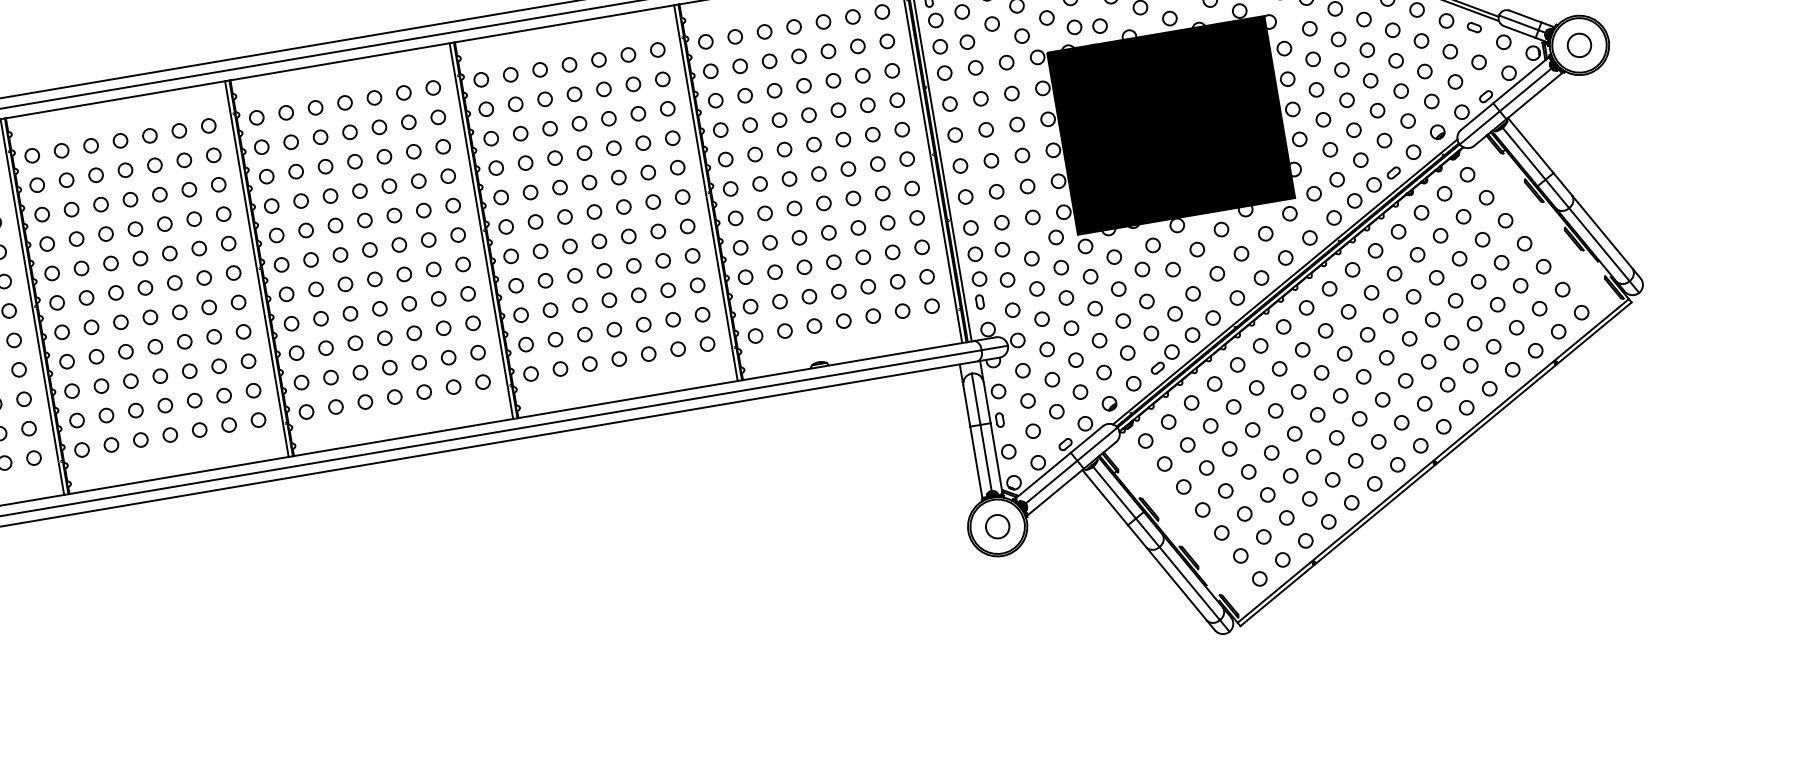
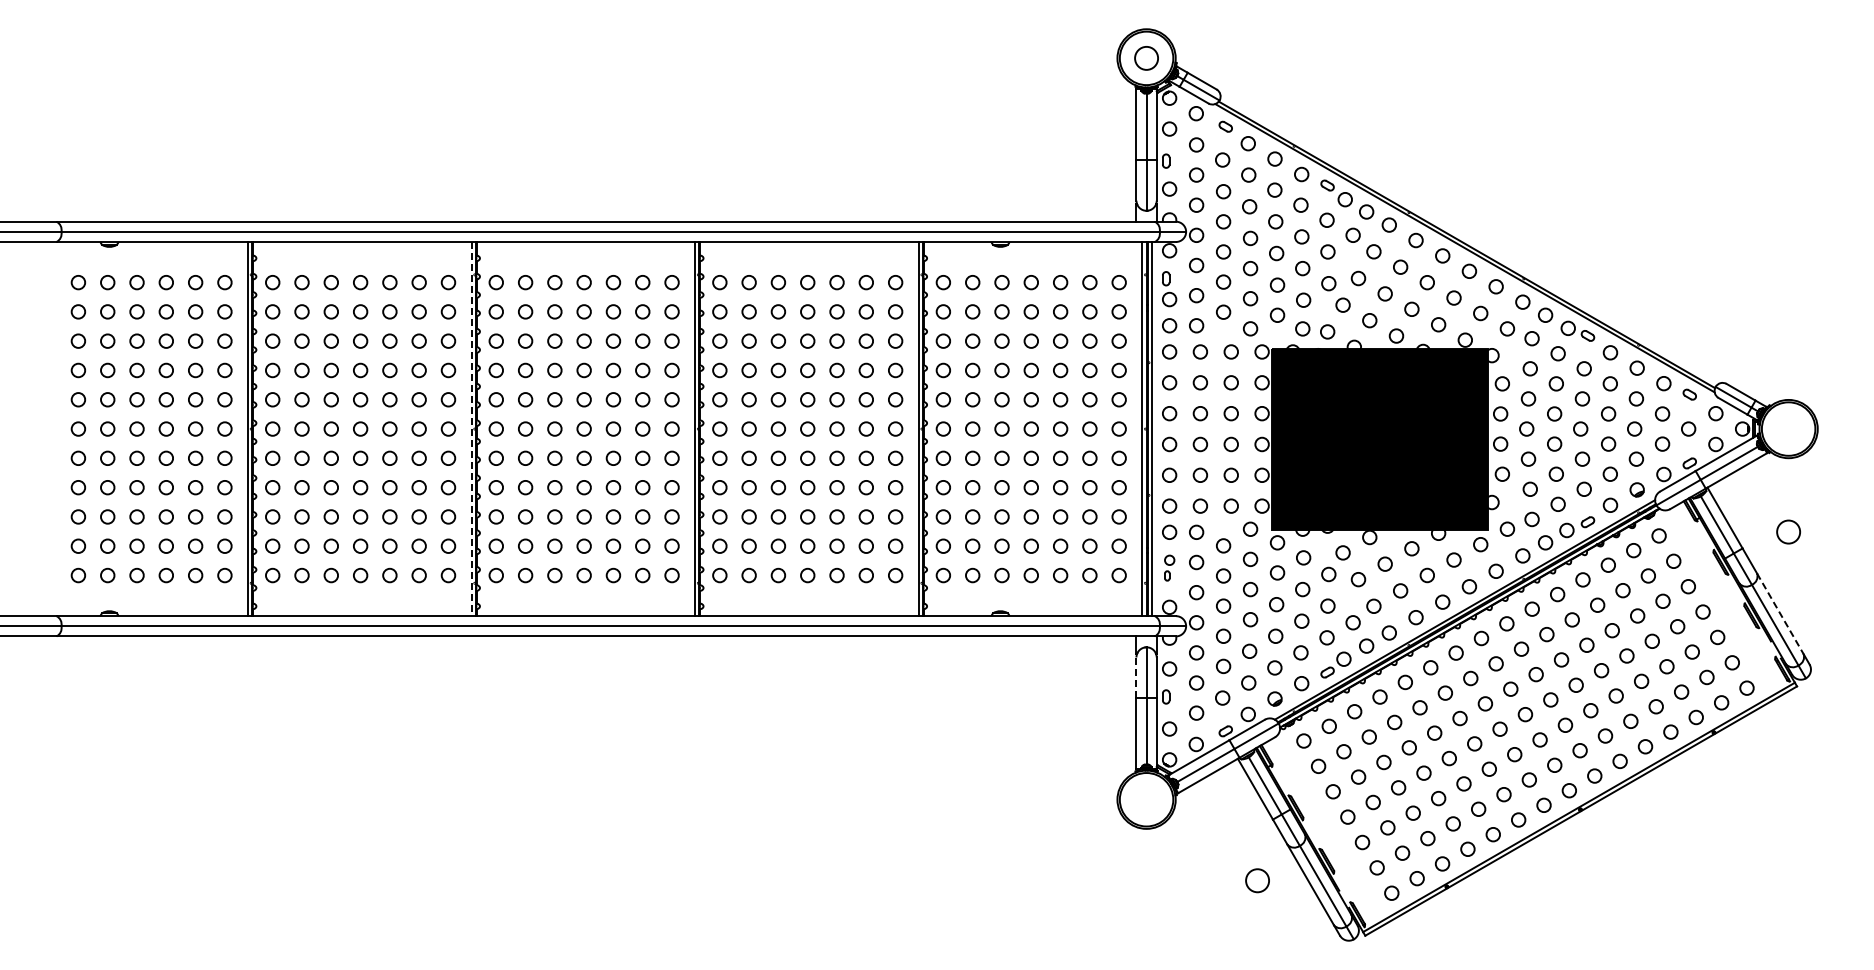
circle: (1579, 44) -> (1788, 531), moved
line: (1602, 231) -> (1780, 613), solid -> dashed
line: (256, 269) -> (471, 429), solid -> dashed
part: (981, 289) -> (1169, 567), size x0.7
line: (966, 405) -> (1136, 677), solid -> dashed
circle: (997, 526) -> (1257, 880), moved

